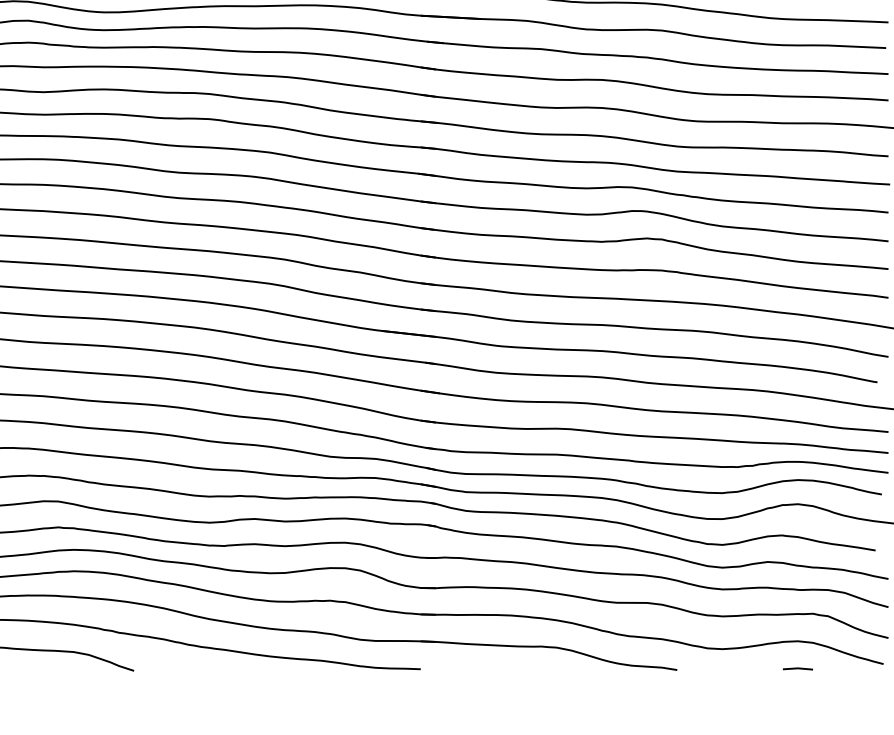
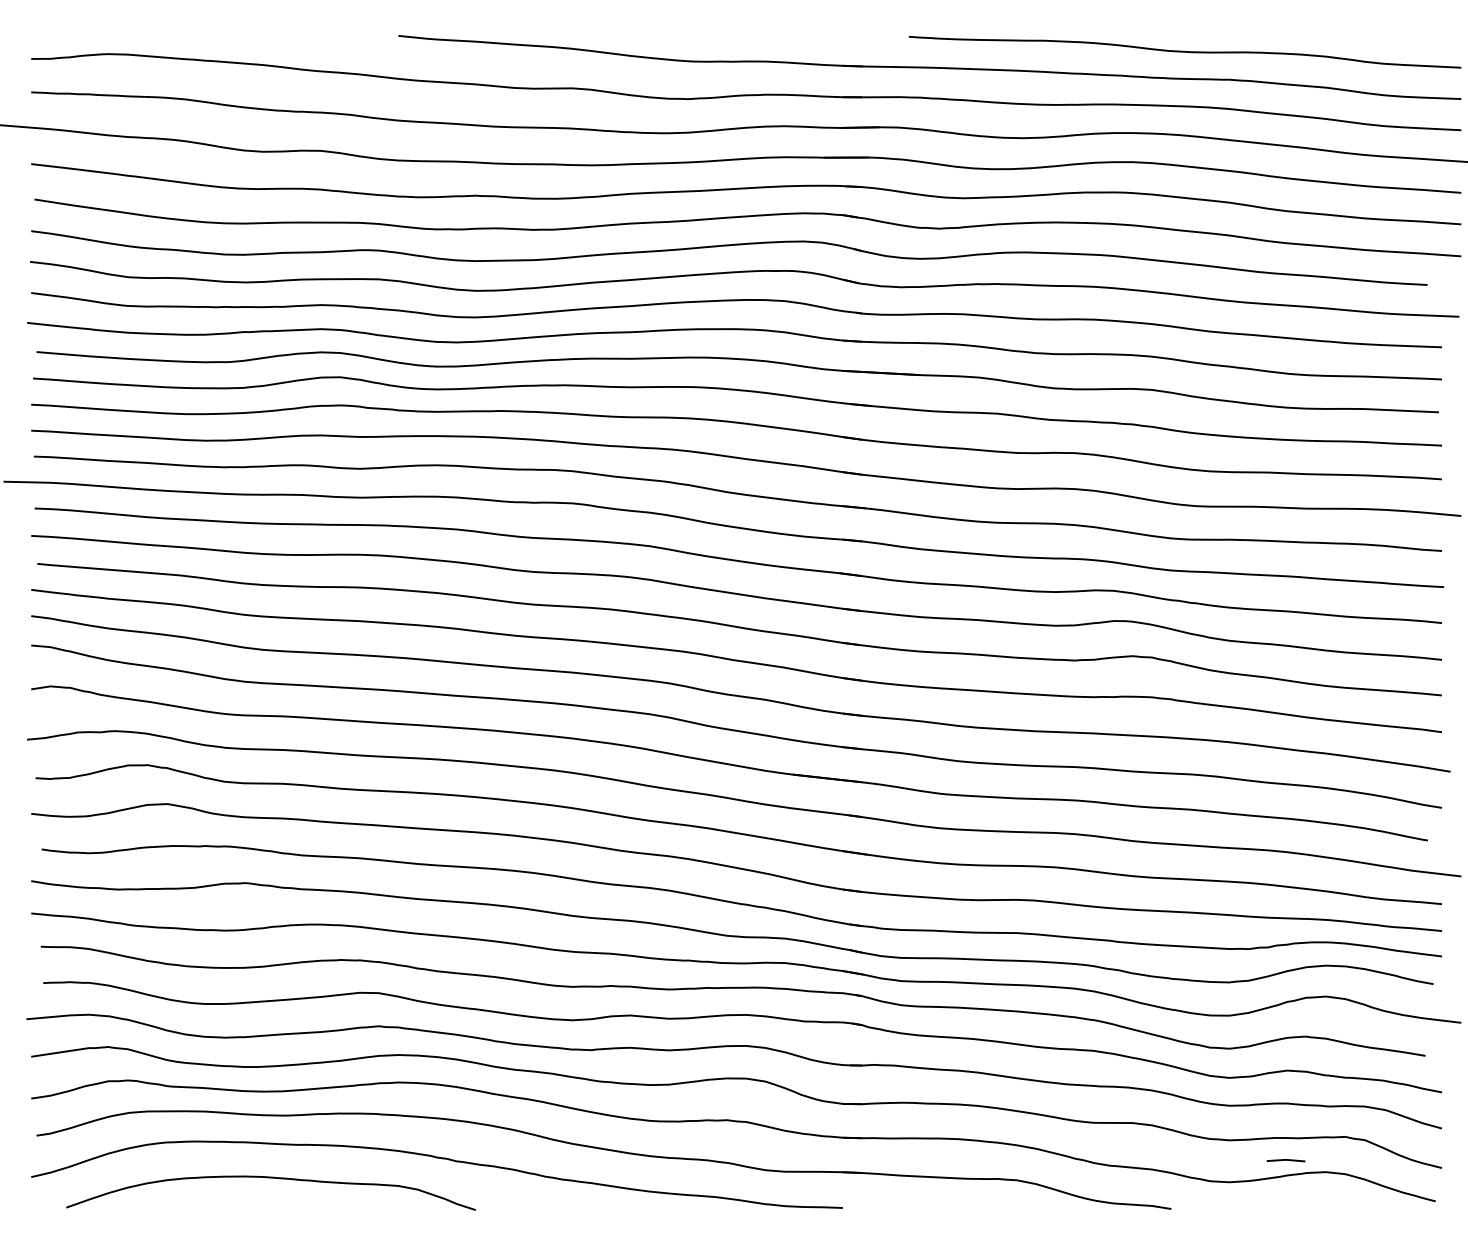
line: (797, 668) -> (1285, 1160), moved

